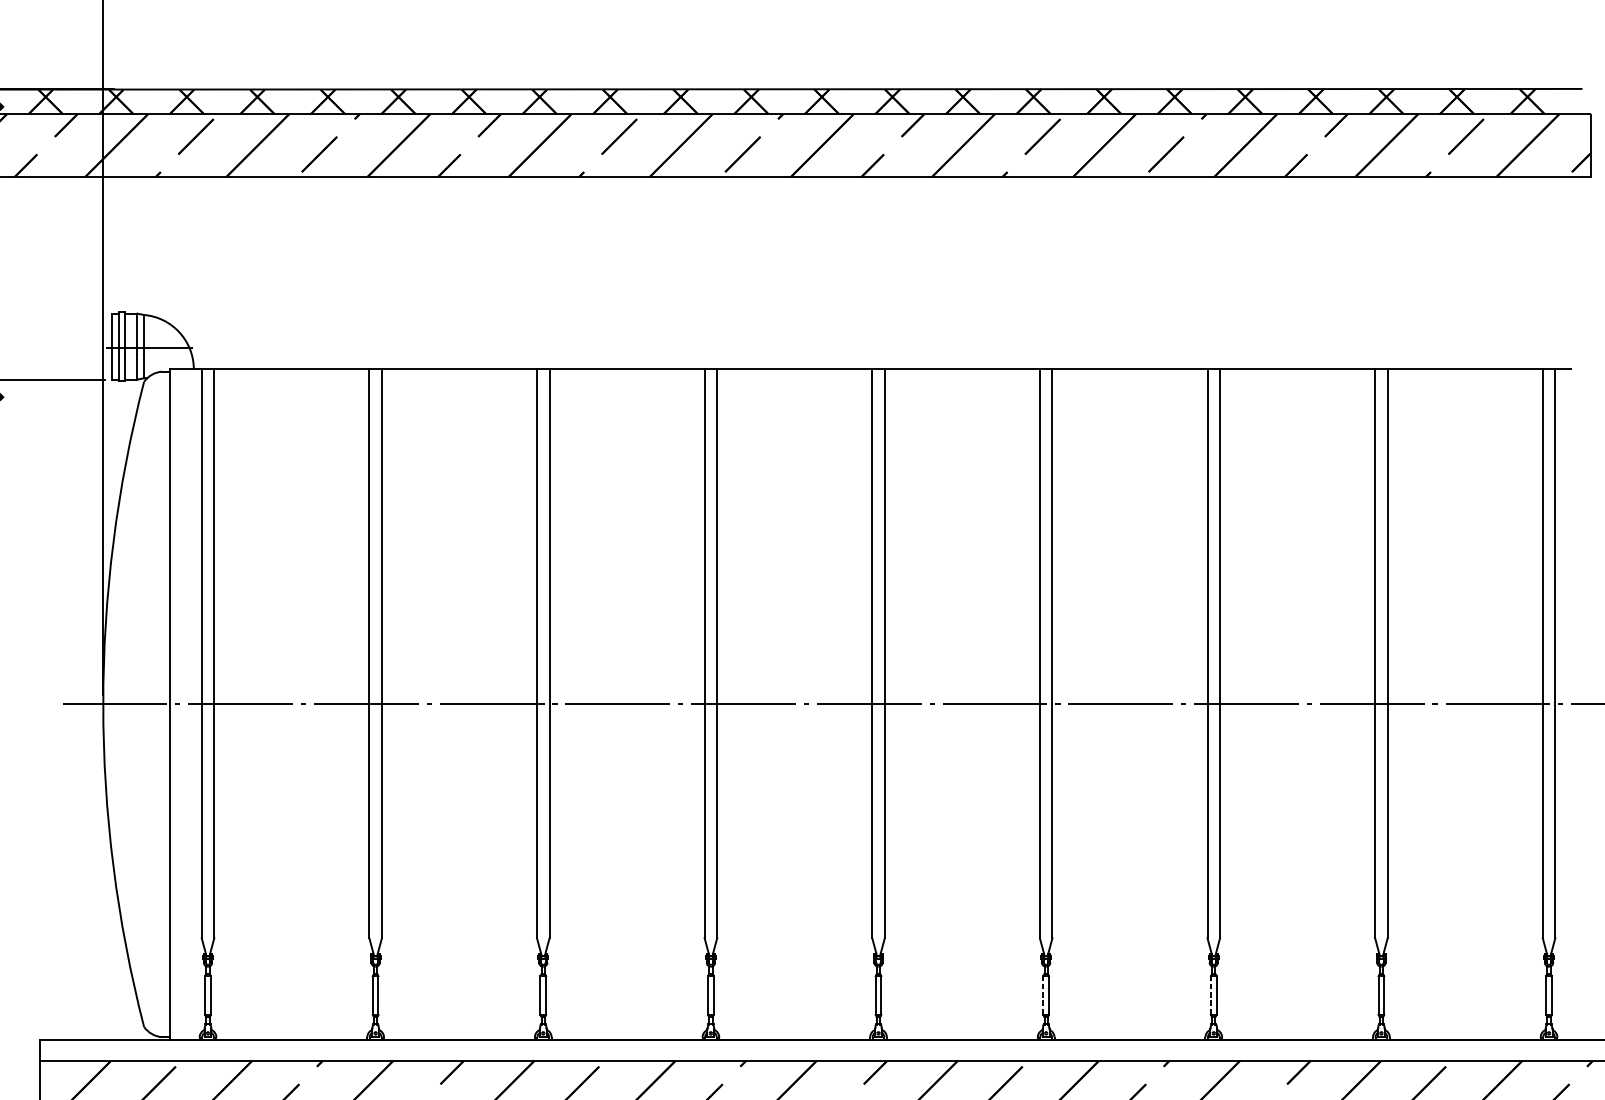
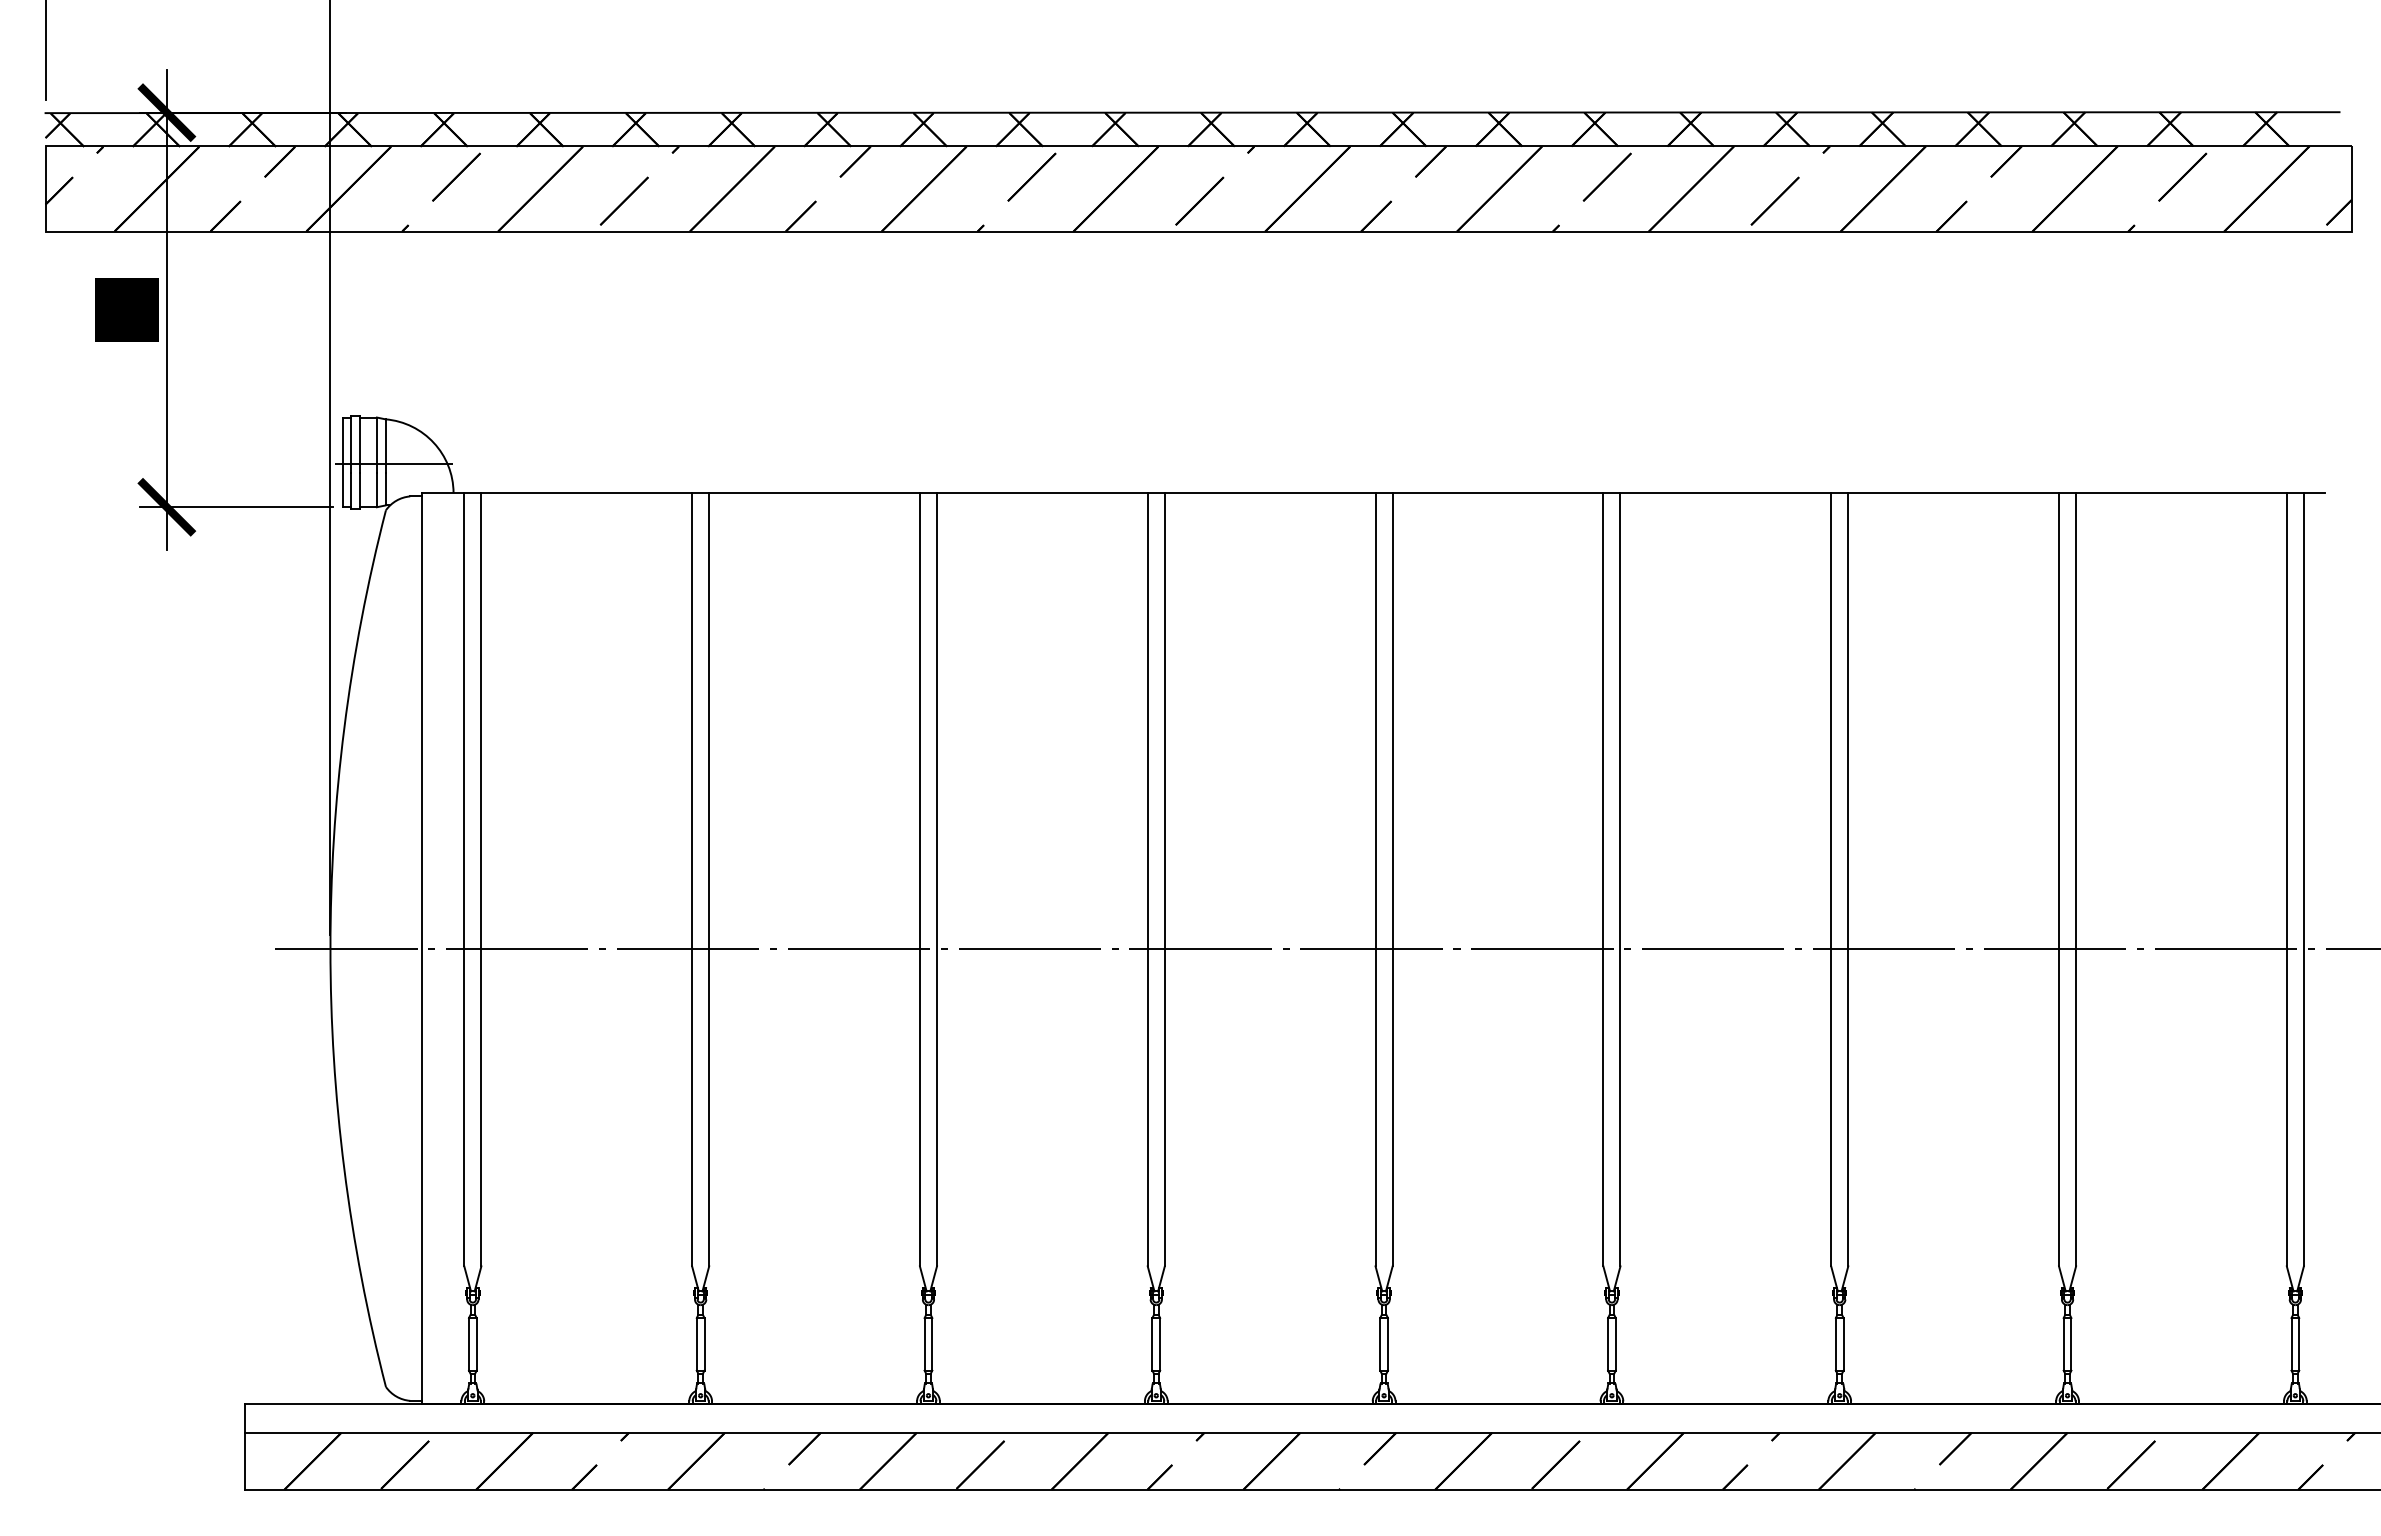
line: (1043, 995) -> (1608, 1344), dashed -> solid
line: (1210, 995) -> (1835, 1344), dashed -> solid

